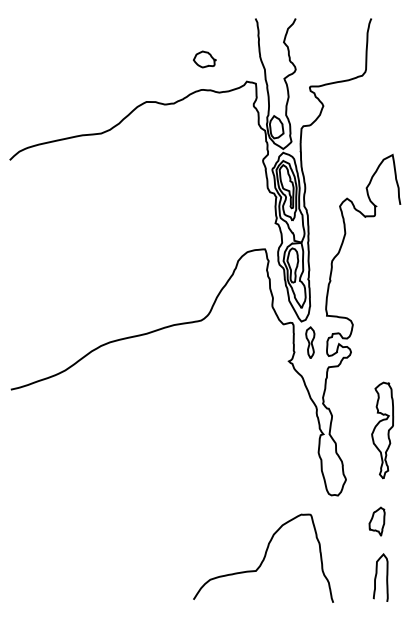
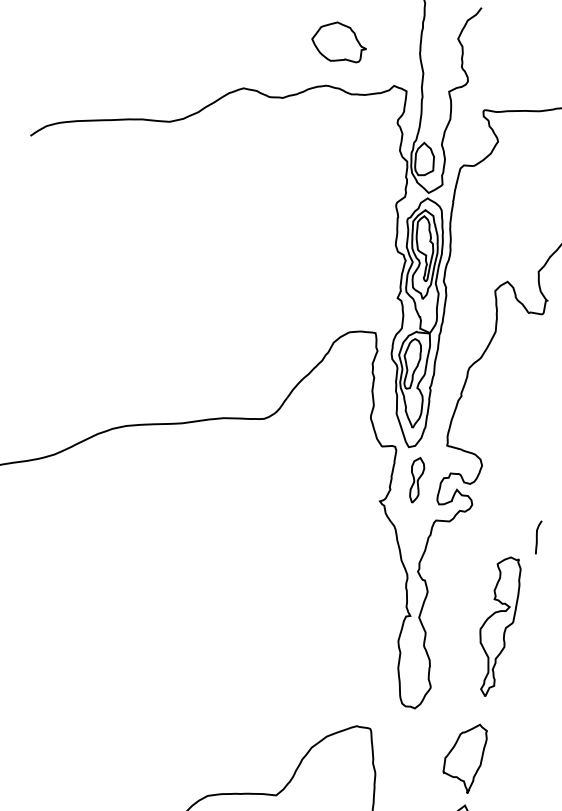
part: (204, 59) -> (338, 42), size x1.67
curve: (398, 365) -> (537, 536), added
part: (376, 521) -> (463, 756), size x1.67

